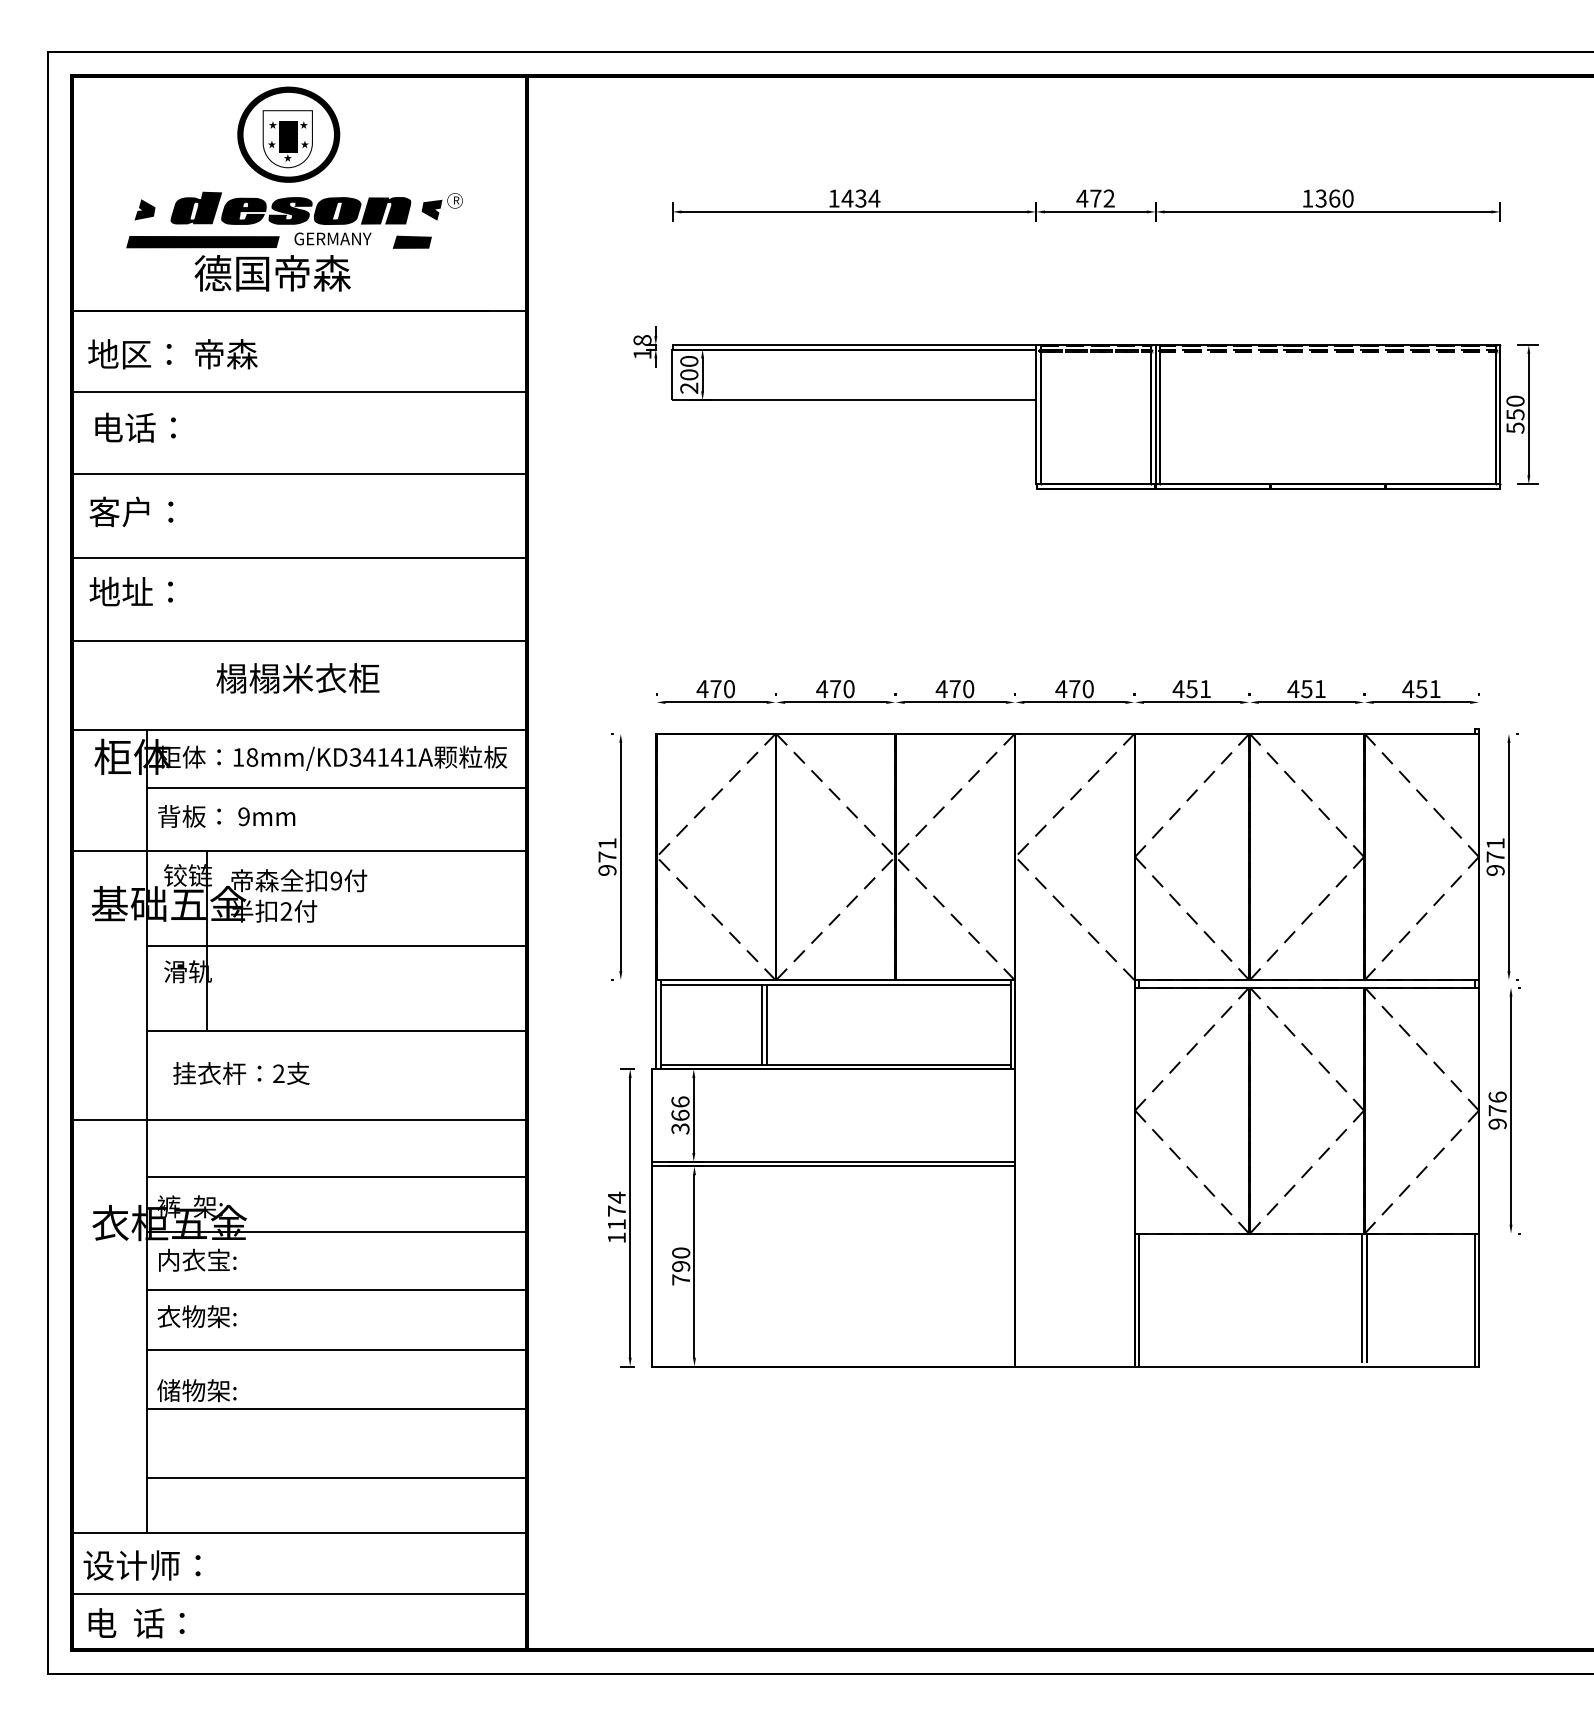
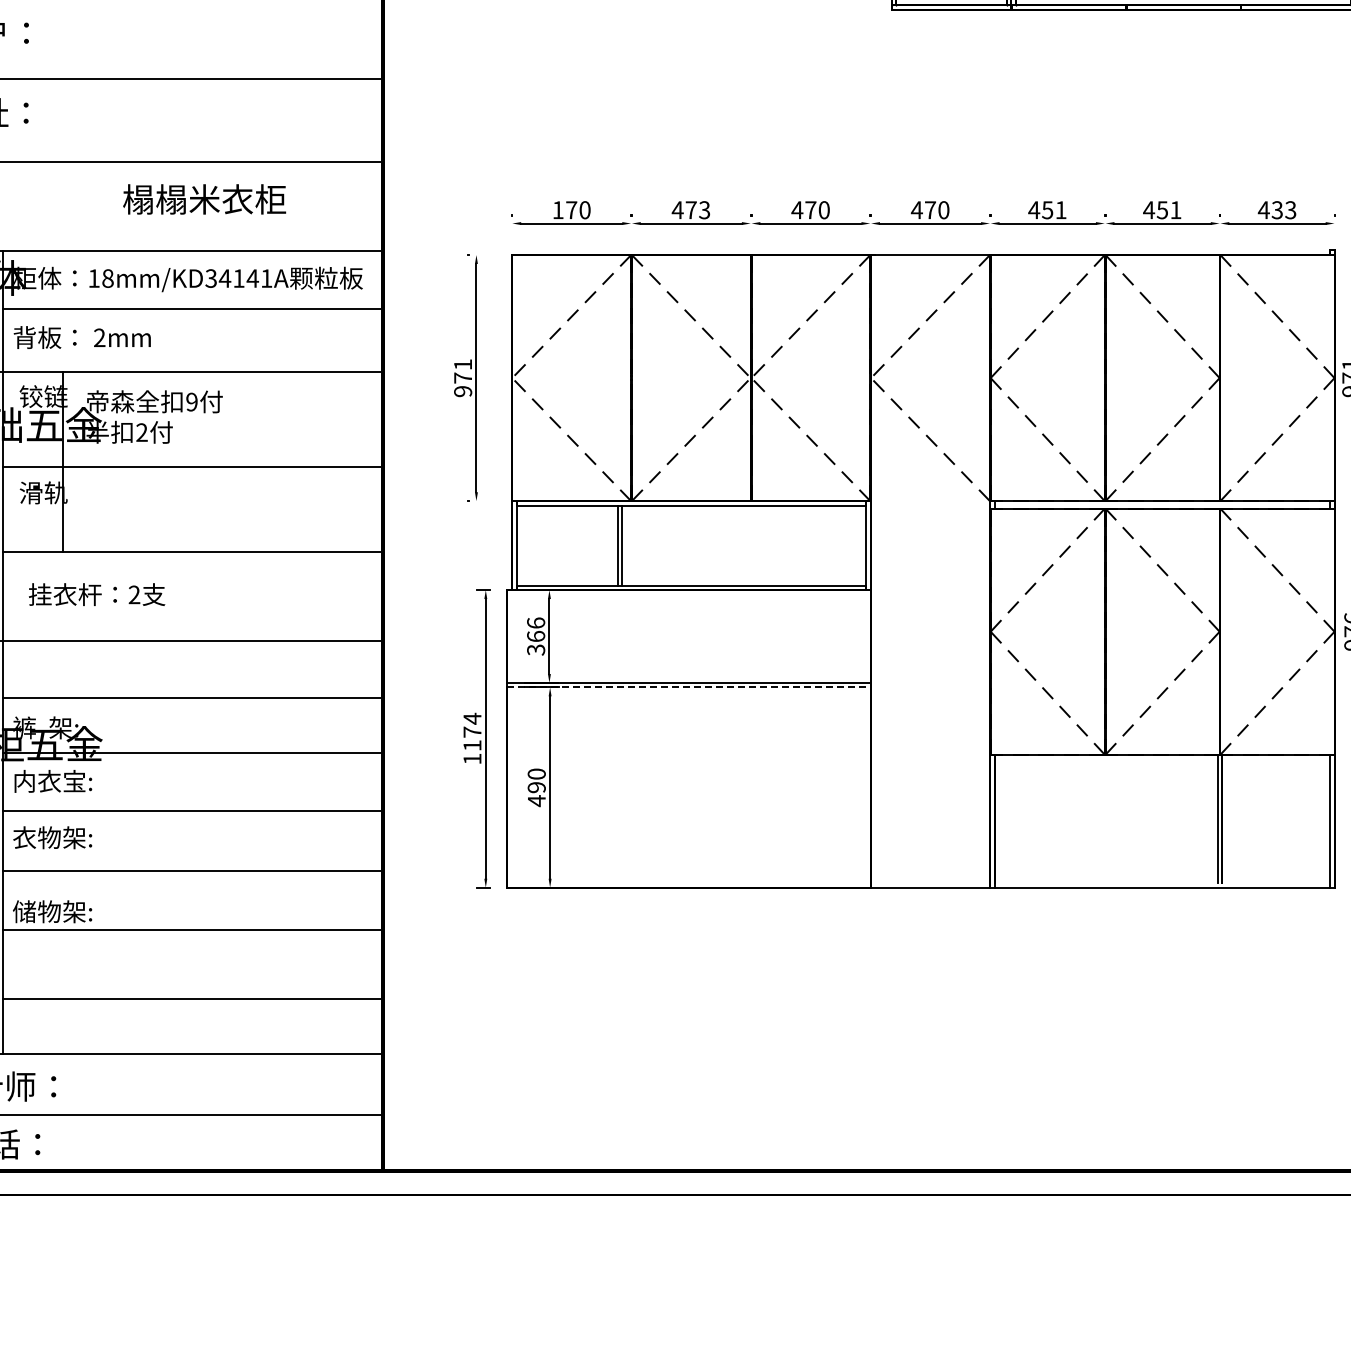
text: (297, 678) -> (204, 199), moved
text: (702, 688) -> (558, 209), 470 -> 170
text: (848, 689) -> (704, 210), 470 -> 473
text: (1428, 689) -> (1284, 210), 451 -> 433
text: (243, 816) -> (99, 337), 9mm -> 2mm
line: (833, 1166) -> (689, 687), solid -> dashed
text: (680, 1280) -> (536, 801), 790 -> 490

